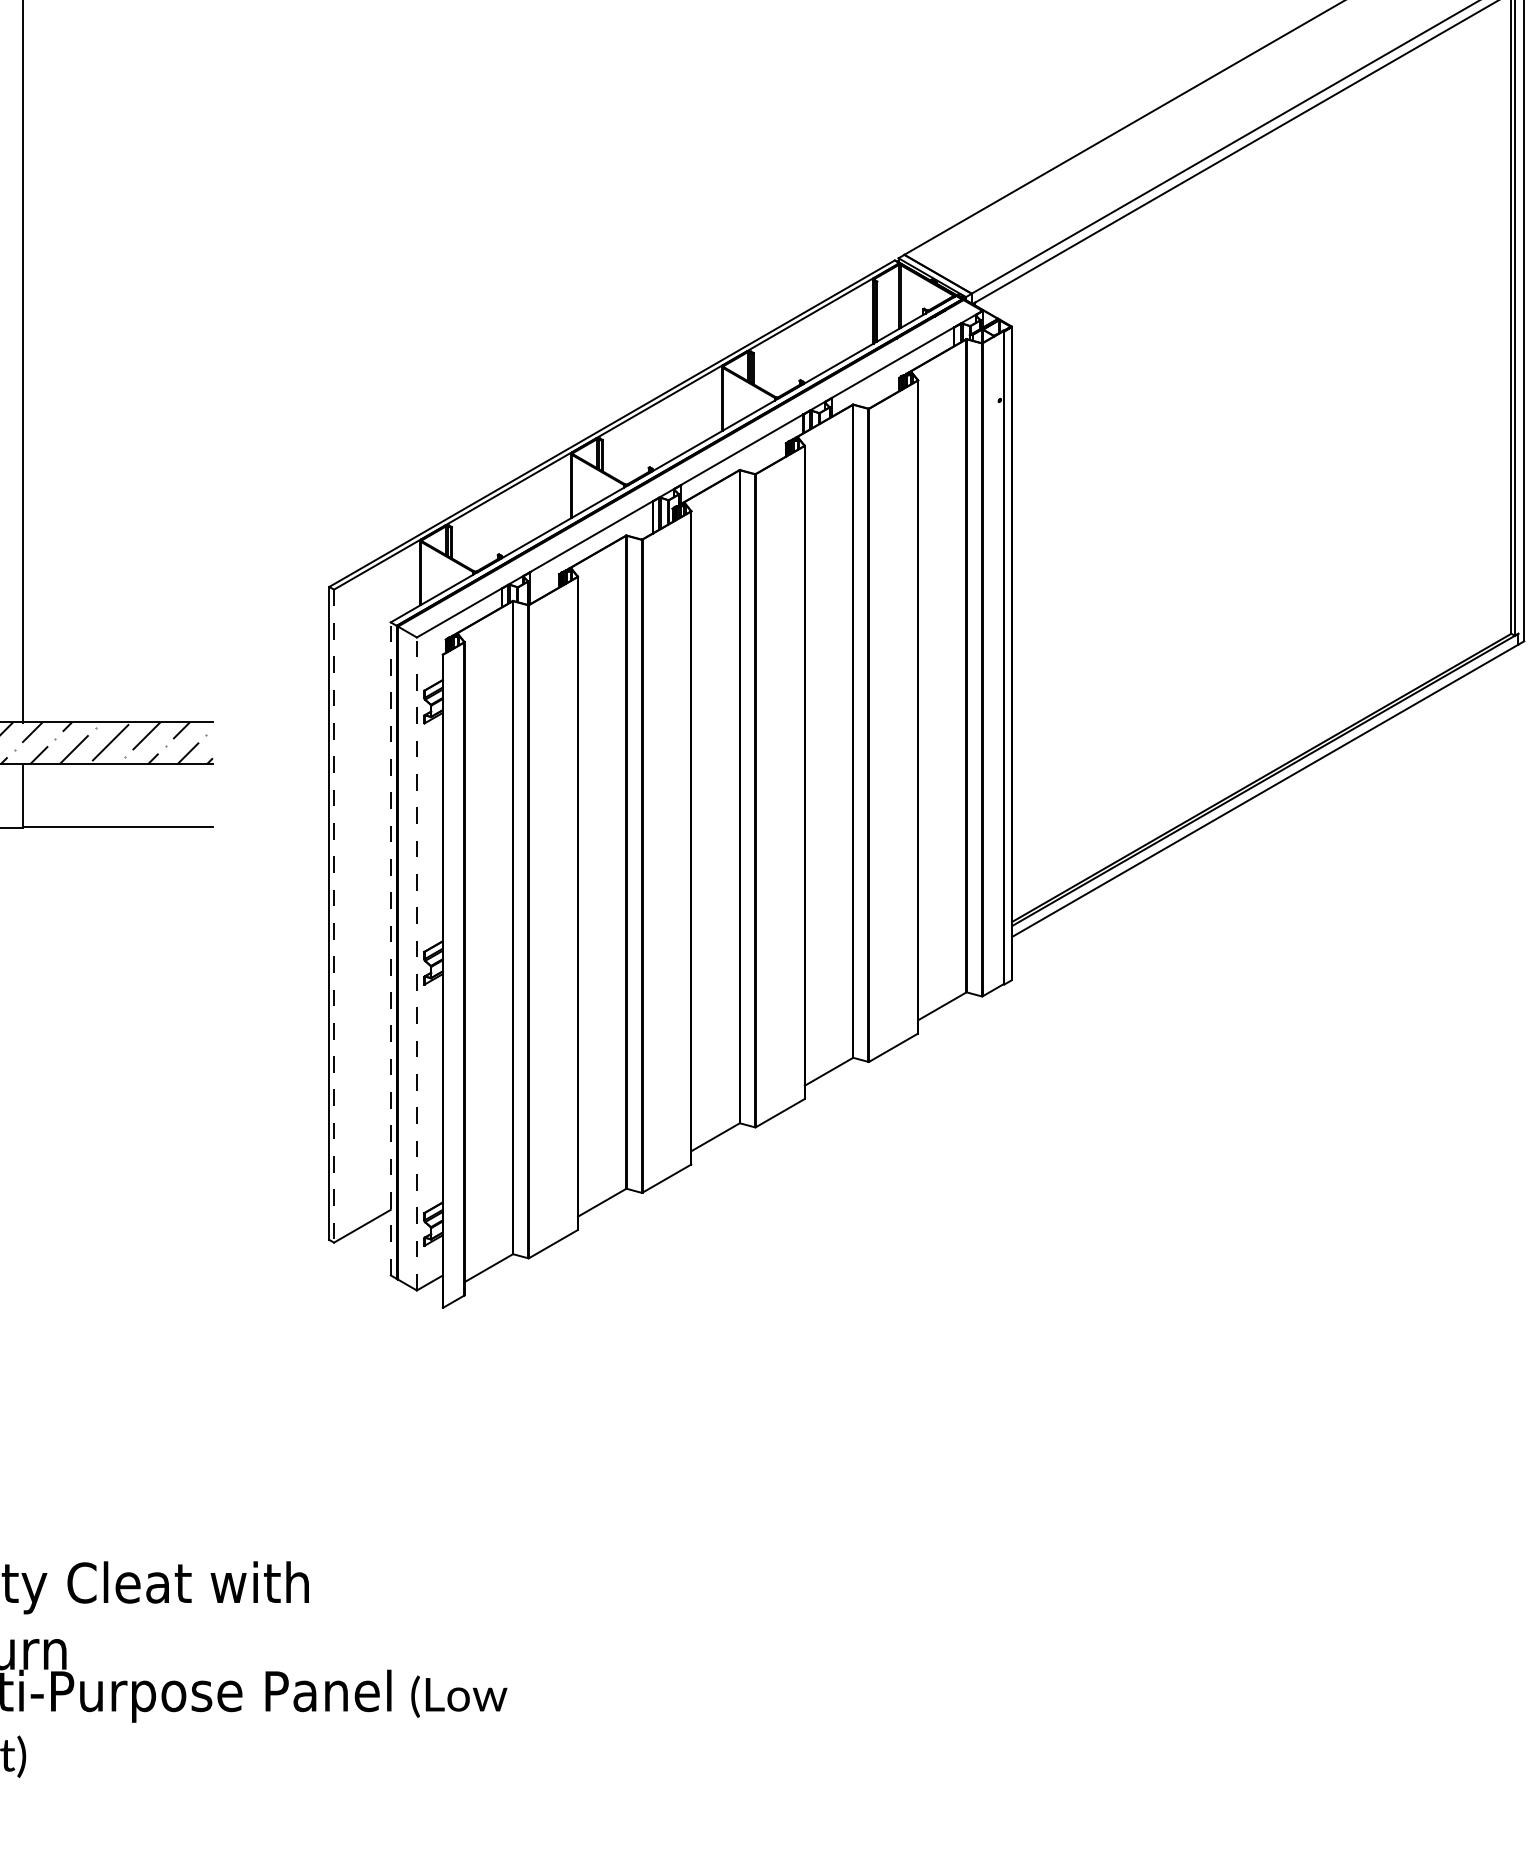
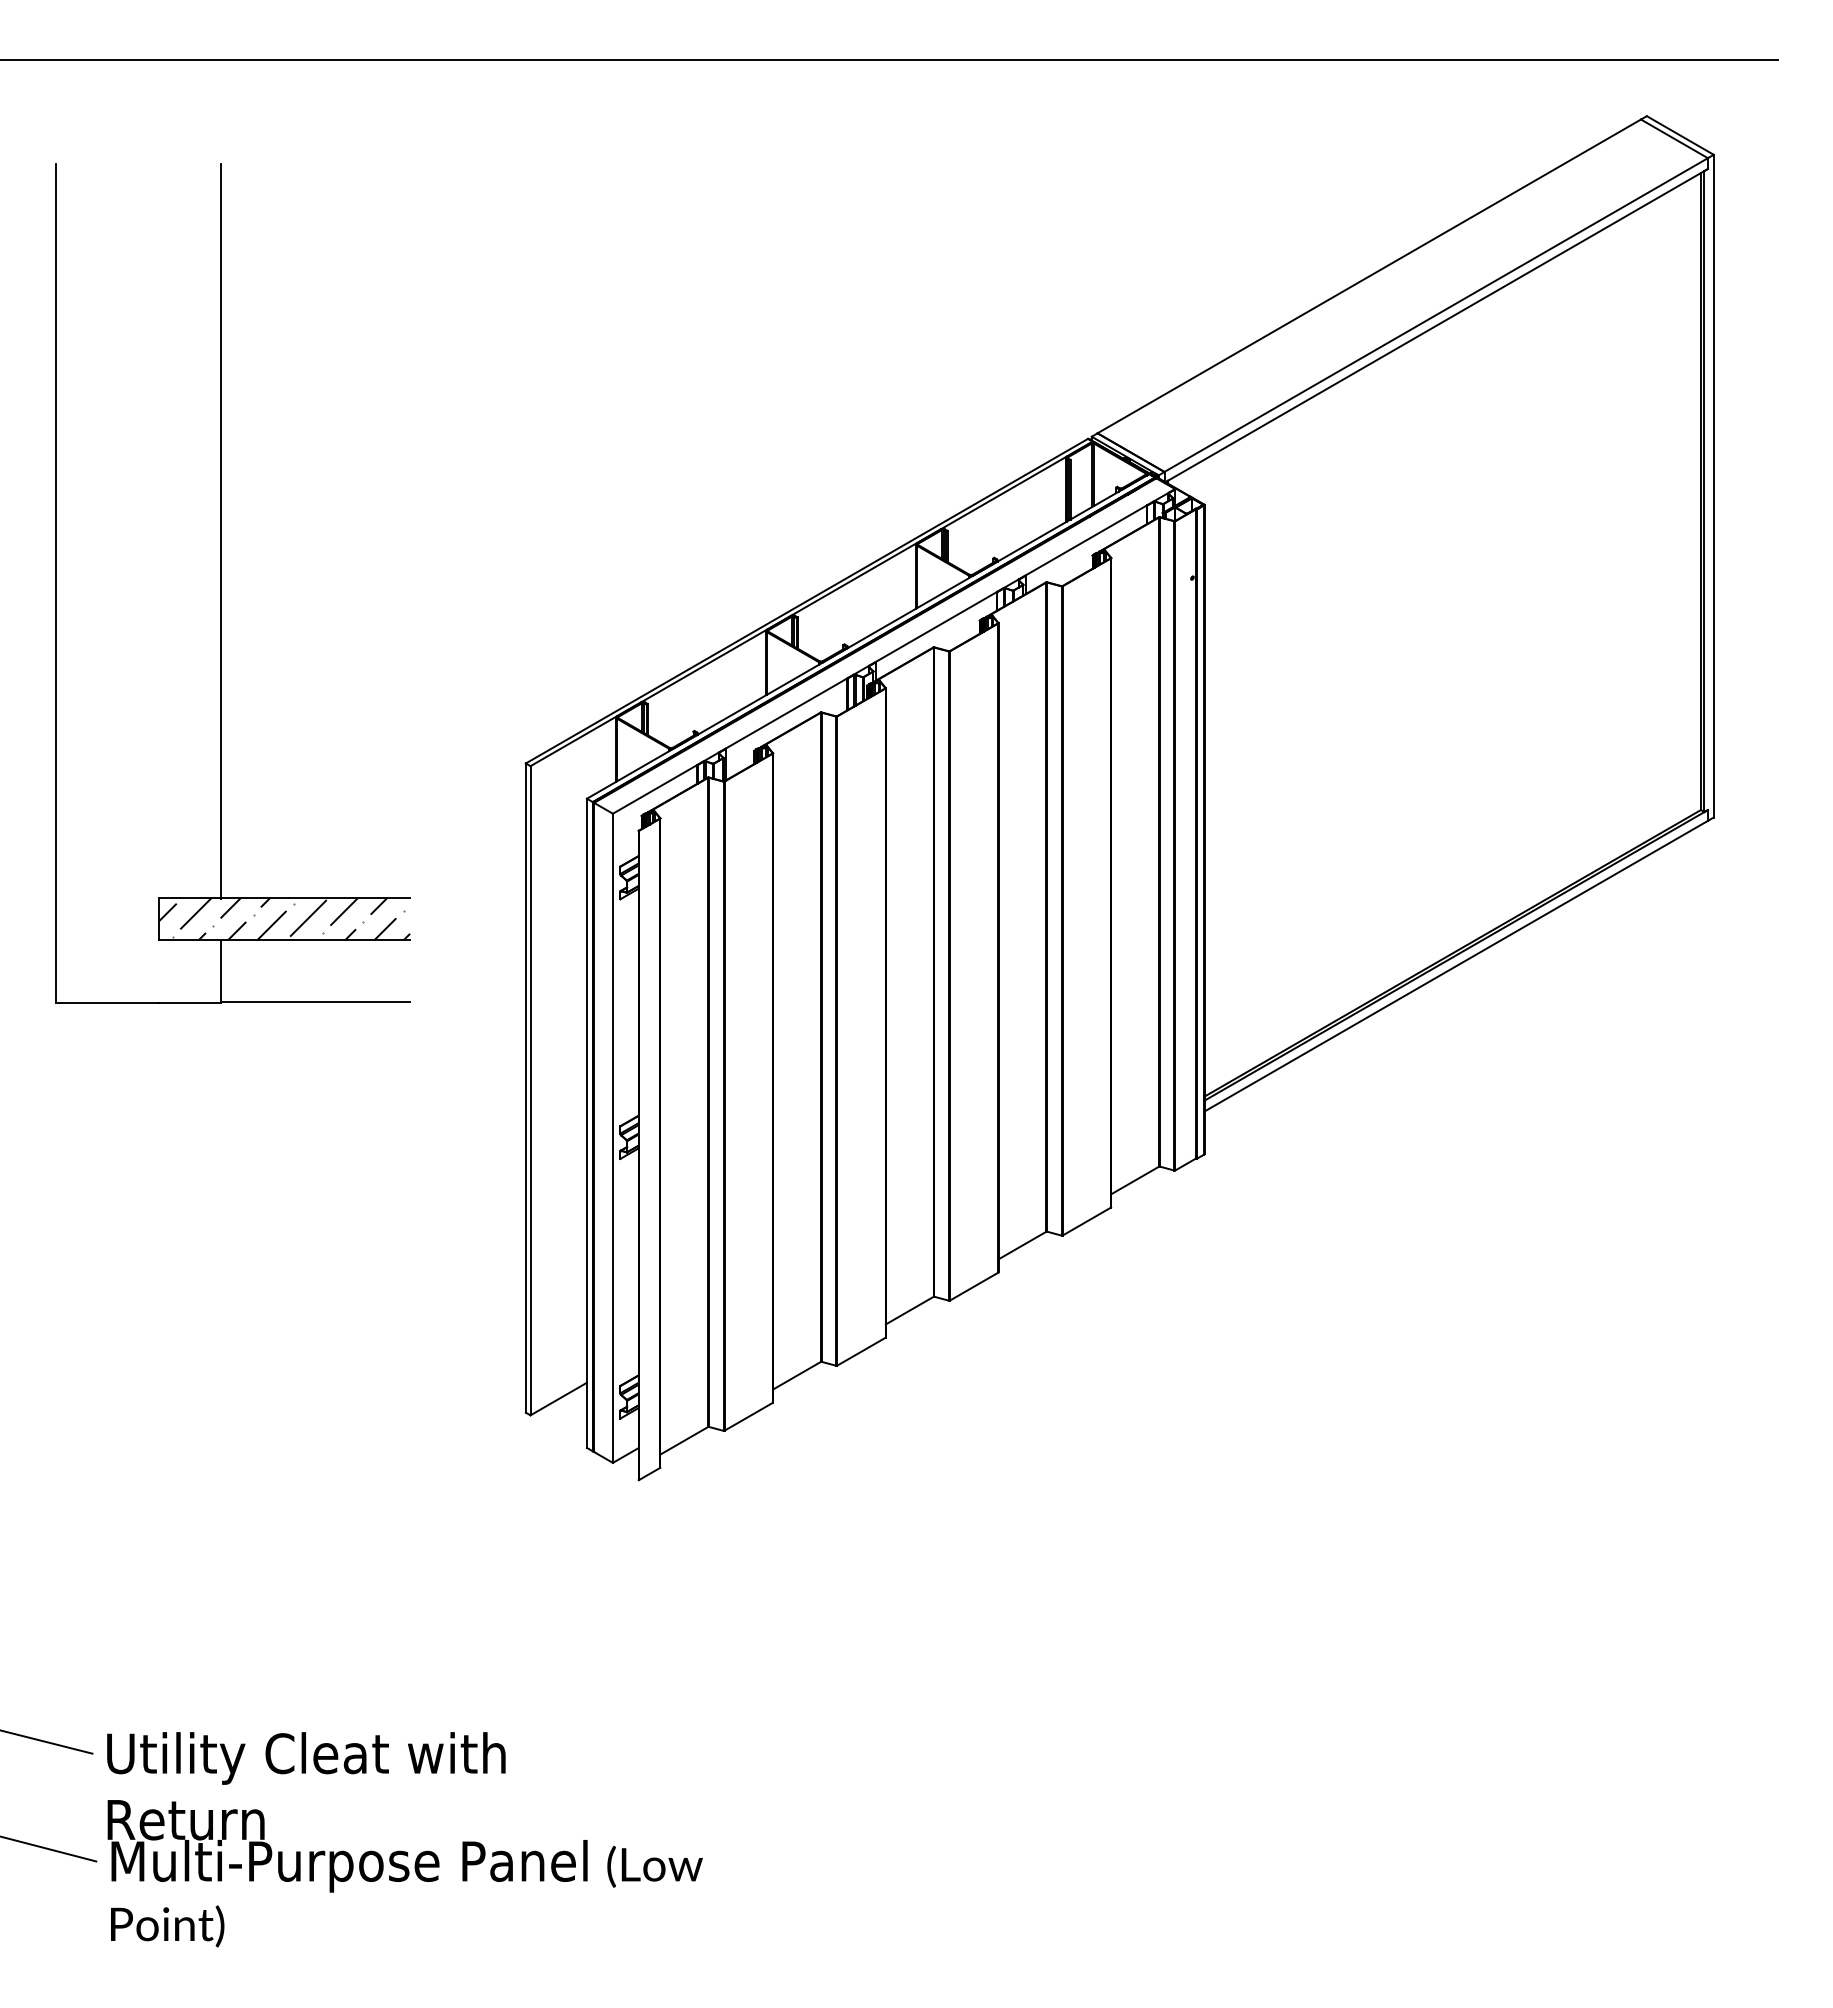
line: (333, 915) -> (530, 1090), dashed -> solid
line: (390, 949) -> (586, 1123), dashed -> solid
line: (416, 964) -> (612, 1138), dashed -> solid

